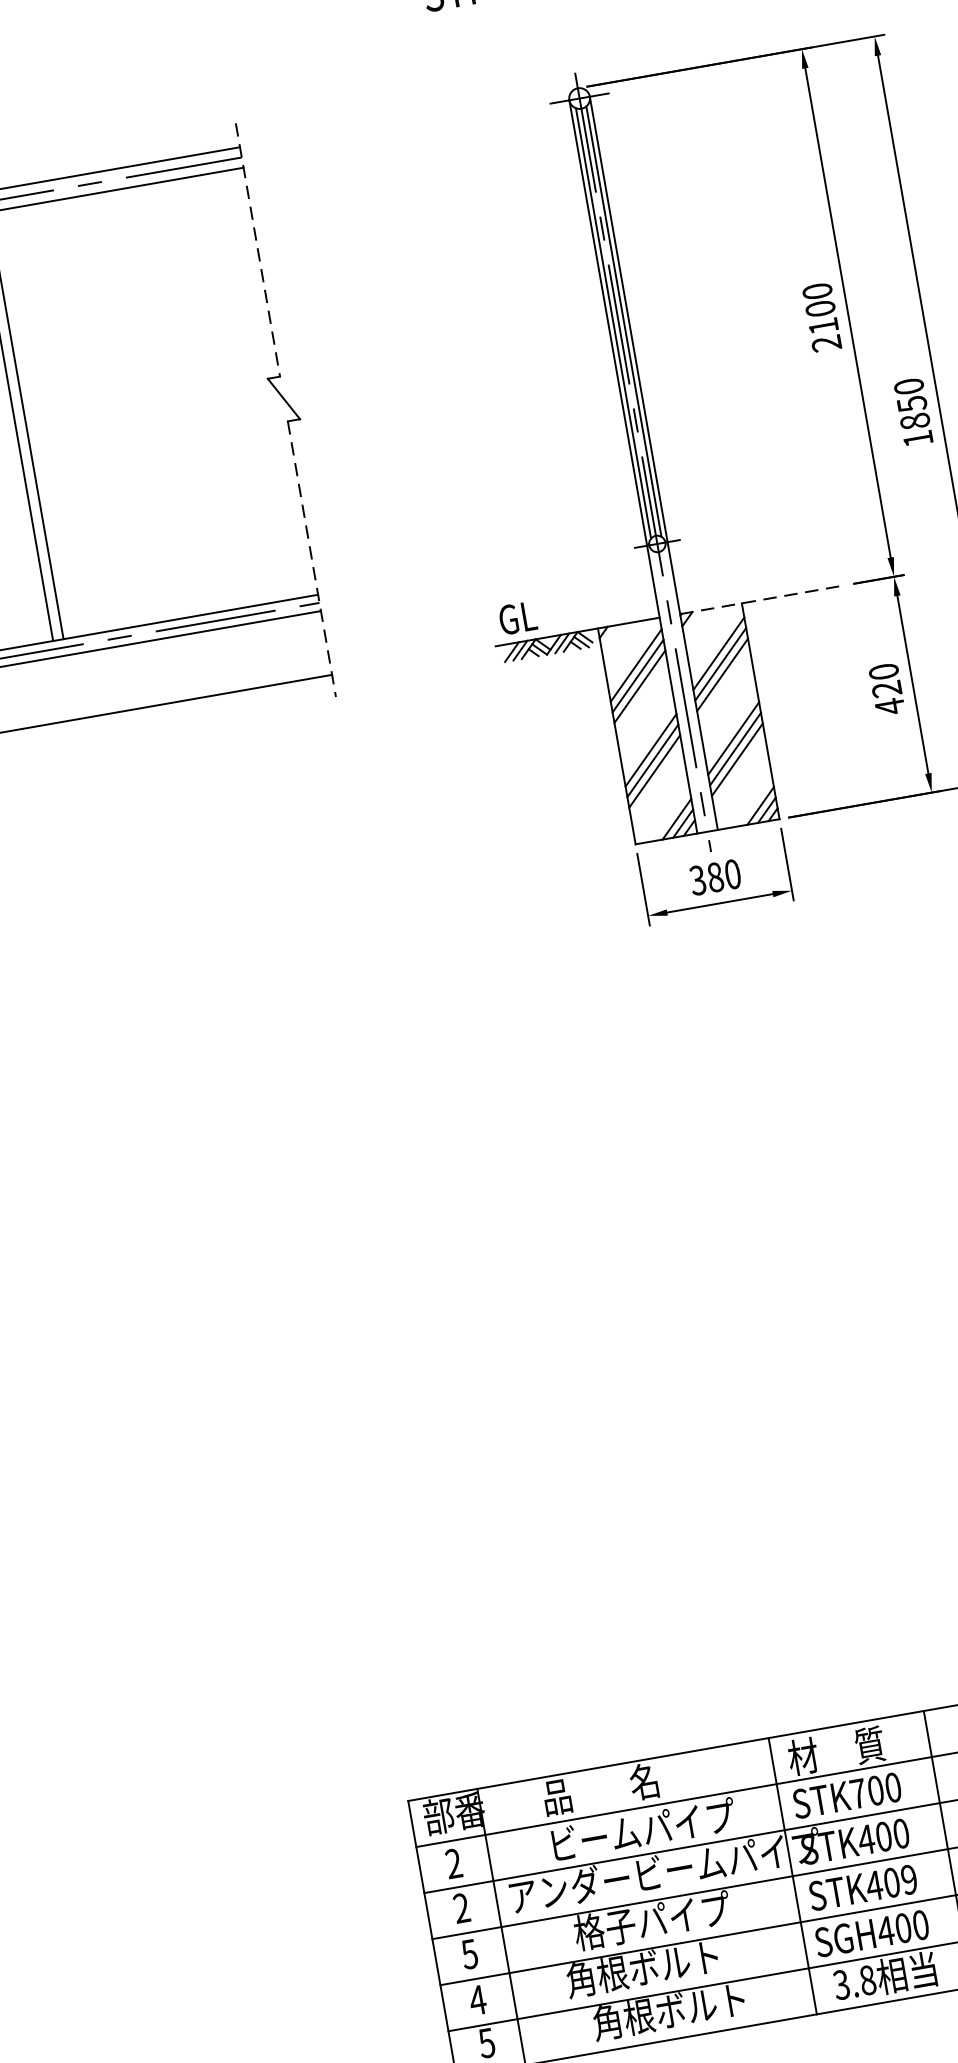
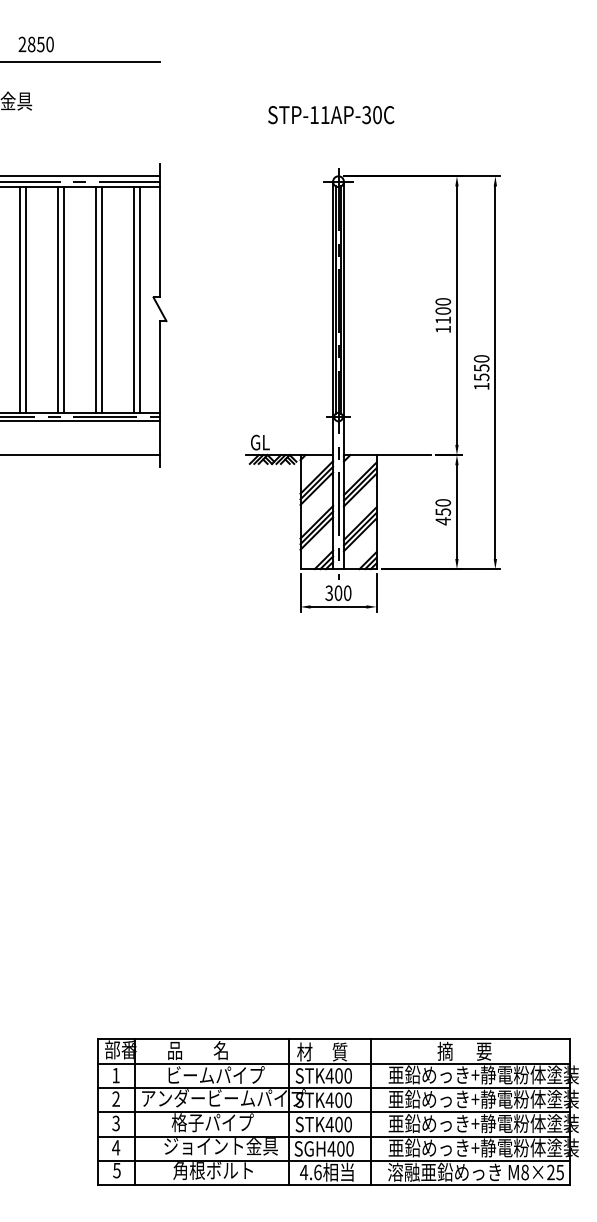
line: (258, 249) -> (160, 230), dashed -> solid
text: (825, 343) -> (442, 329), 2100 -> 1100
line: (241, 387) -> (139, 299), added
line: (232, 388) -> (134, 299), added
line: (169, 399) -> (101, 299), added
line: (160, 401) -> (96, 299), added
line: (98, 412) -> (63, 299), added
line: (88, 413) -> (58, 299), added
text: (914, 421) -> (481, 377), 1850 -> 1550
line: (312, 558) -> (160, 393), dashed -> solid
line: (762, 600) -> (387, 455), dashed -> solid
text: (887, 688) -> (443, 511), 420 -> 450
text: (715, 877) -> (338, 593), 380 -> 300
text: (857, 1793) -> (329, 1075), STK700 -> STK400
text: (452, 1863) -> (115, 1075), 2 -> 1
text: (907, 1879) -> (347, 1124), STK409 -> STK400
text: (468, 1952) -> (115, 1122), 5 -> 3
text: (674, 1963) -> (220, 1146), 角根ボルト -> ジョイント金具
text: (853, 1982) -> (310, 1172), 3.8 -> 4.6

